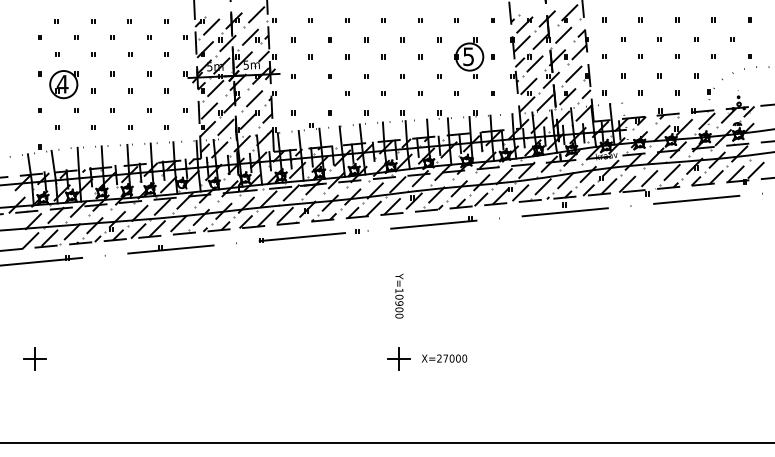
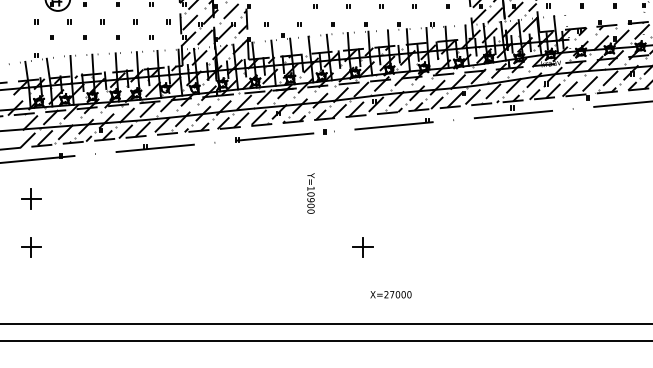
text: (399, 295) -> (311, 192), moved
part: (34, 305) -> (31, 199), added
text: (444, 358) -> (391, 294), moved

